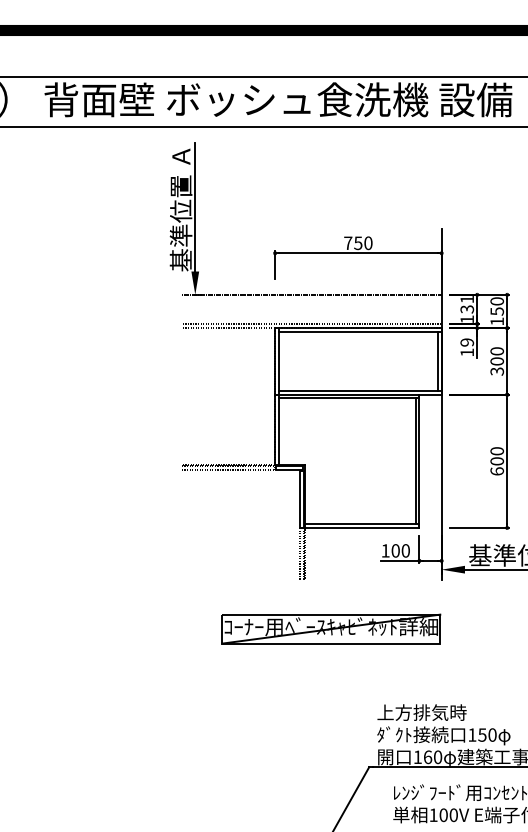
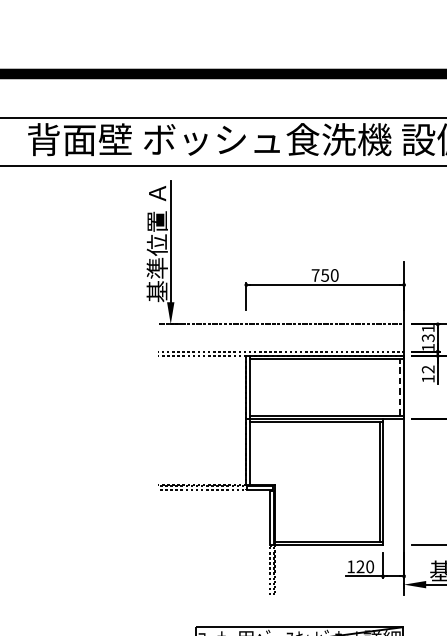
text: (467, 342) -> (428, 369), 19 -> 12
line: (437, 361) -> (400, 387), solid -> dashed
text: (395, 550) -> (360, 566), 100 -> 120

